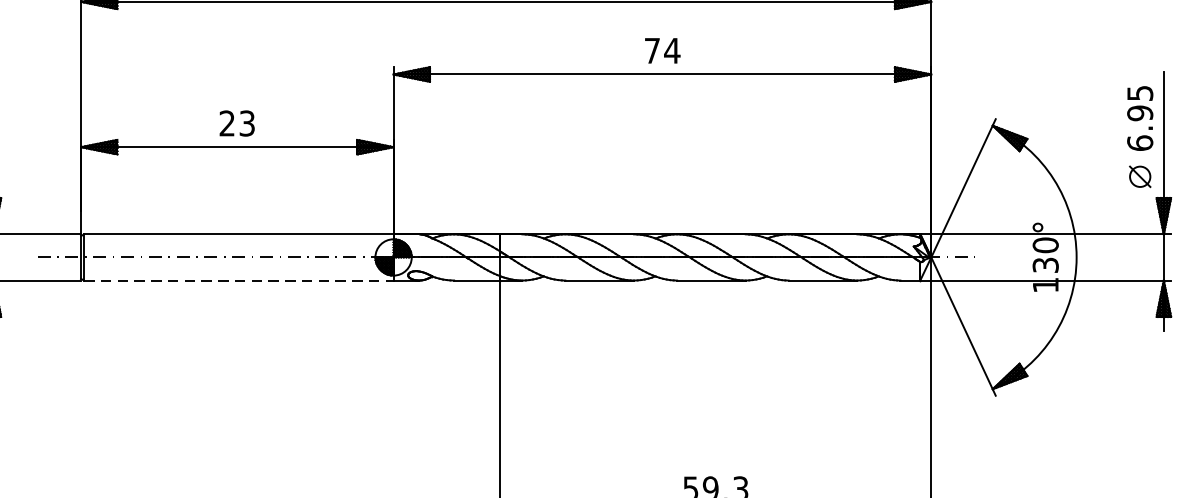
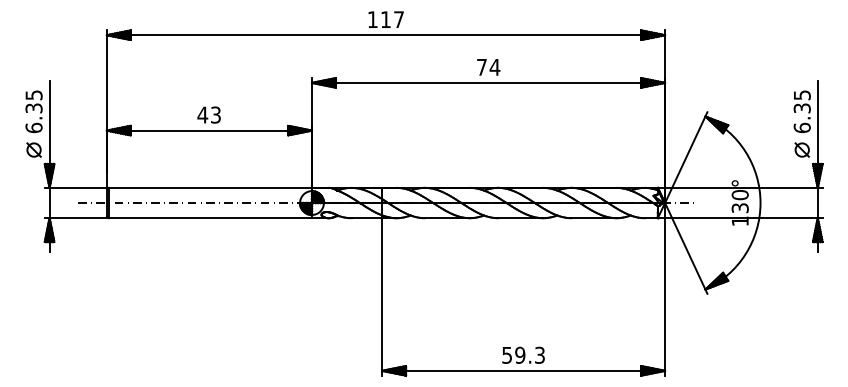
text: (1139, 113) -> (801, 108), 6.95 -> 6.35
text: (226, 122) -> (202, 114), 23 -> 43
line: (238, 281) -> (210, 218), dashed -> solid

